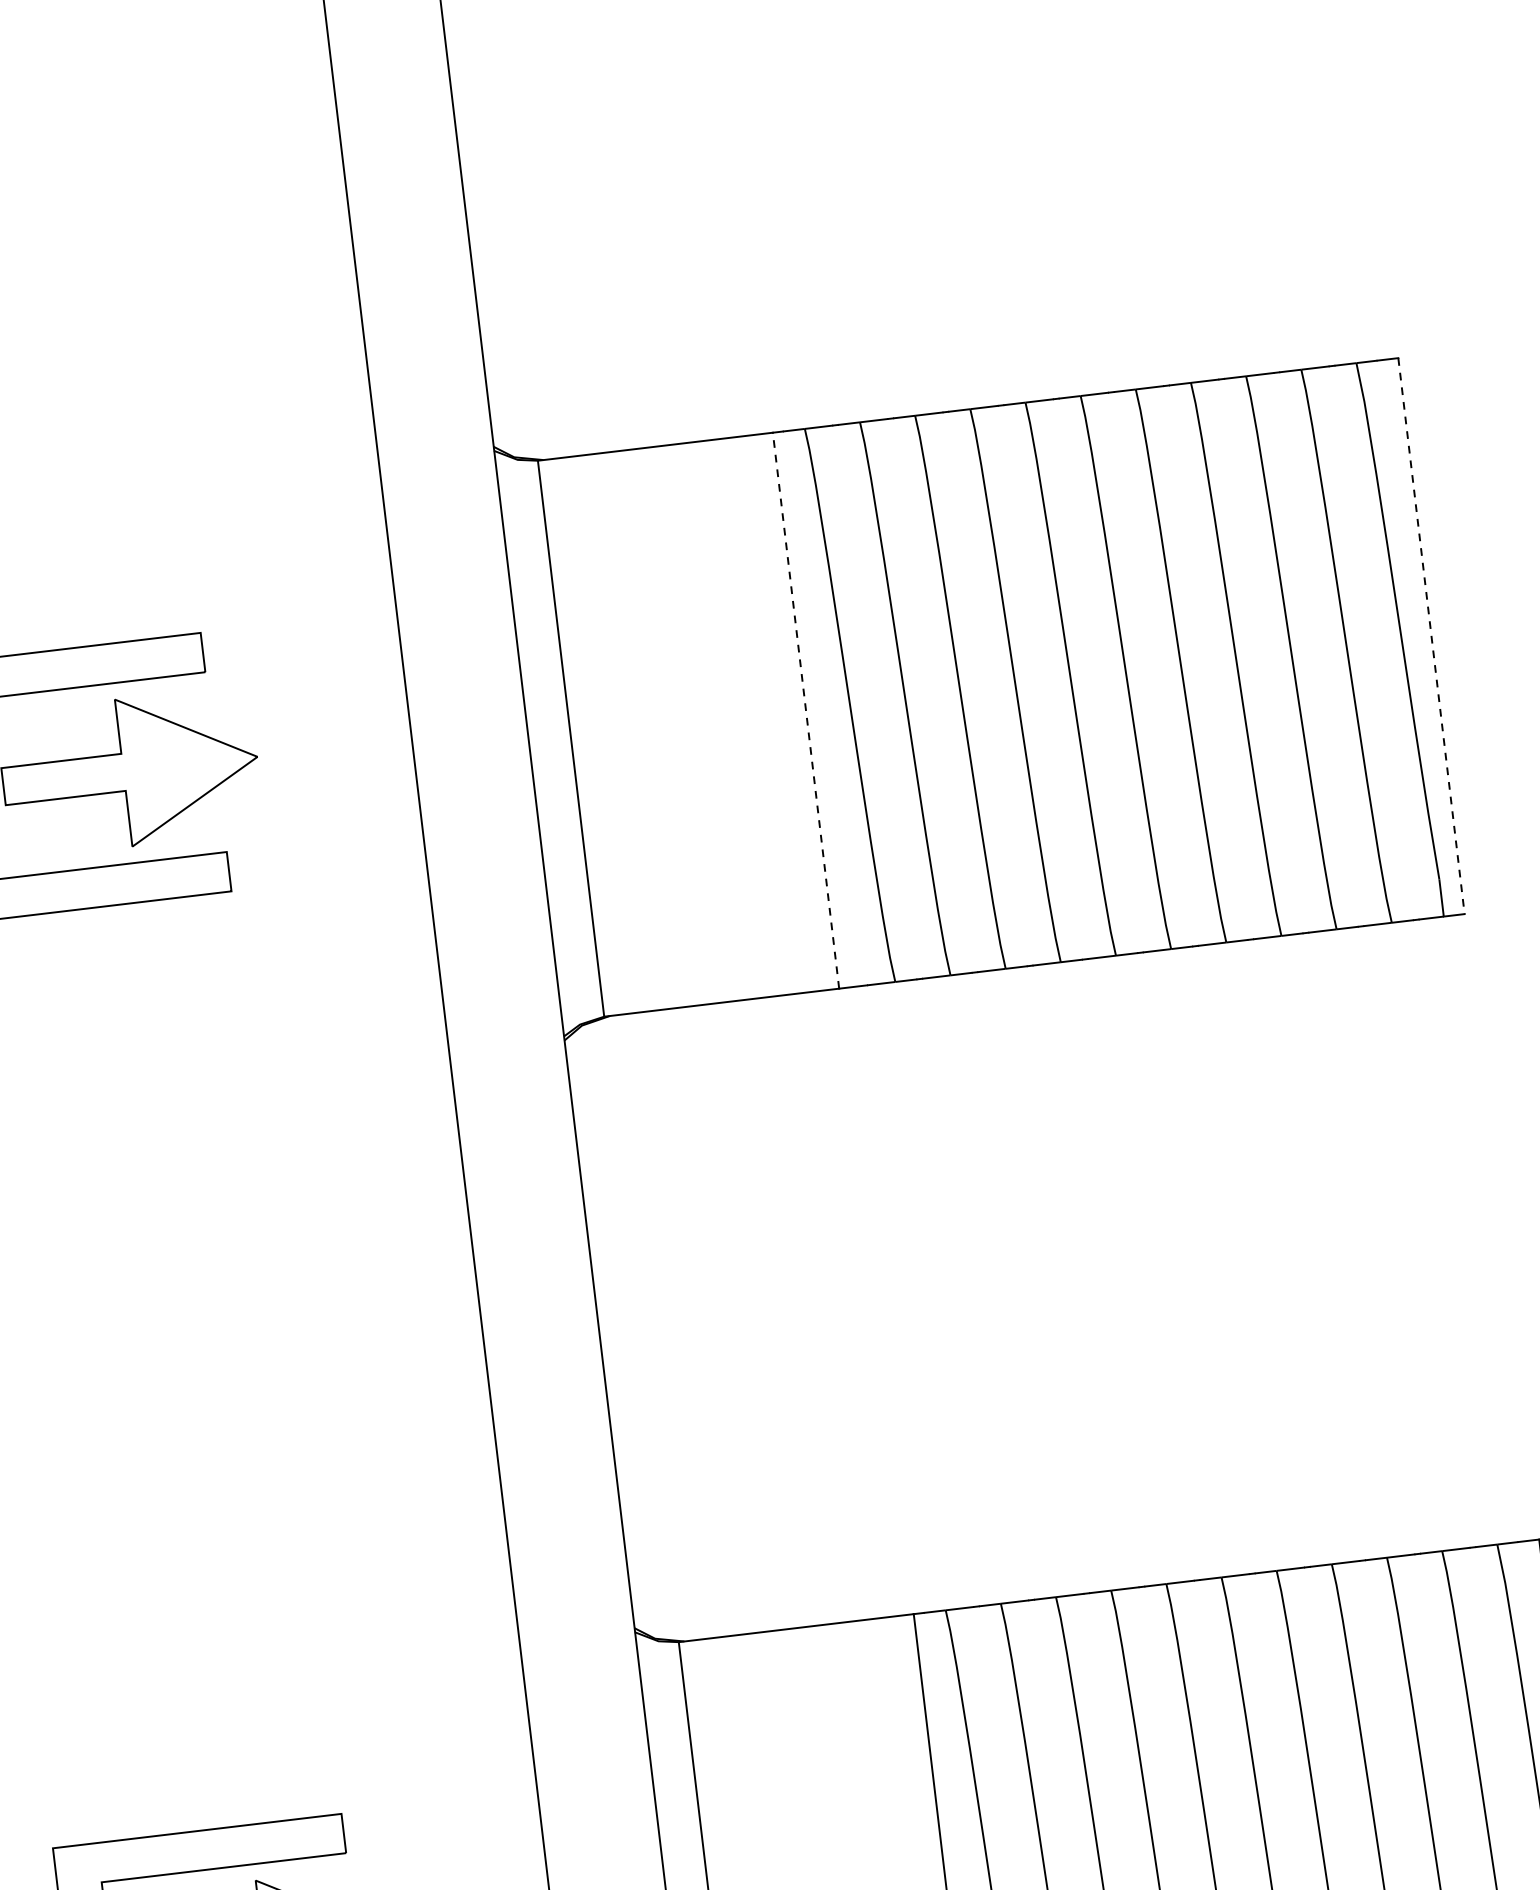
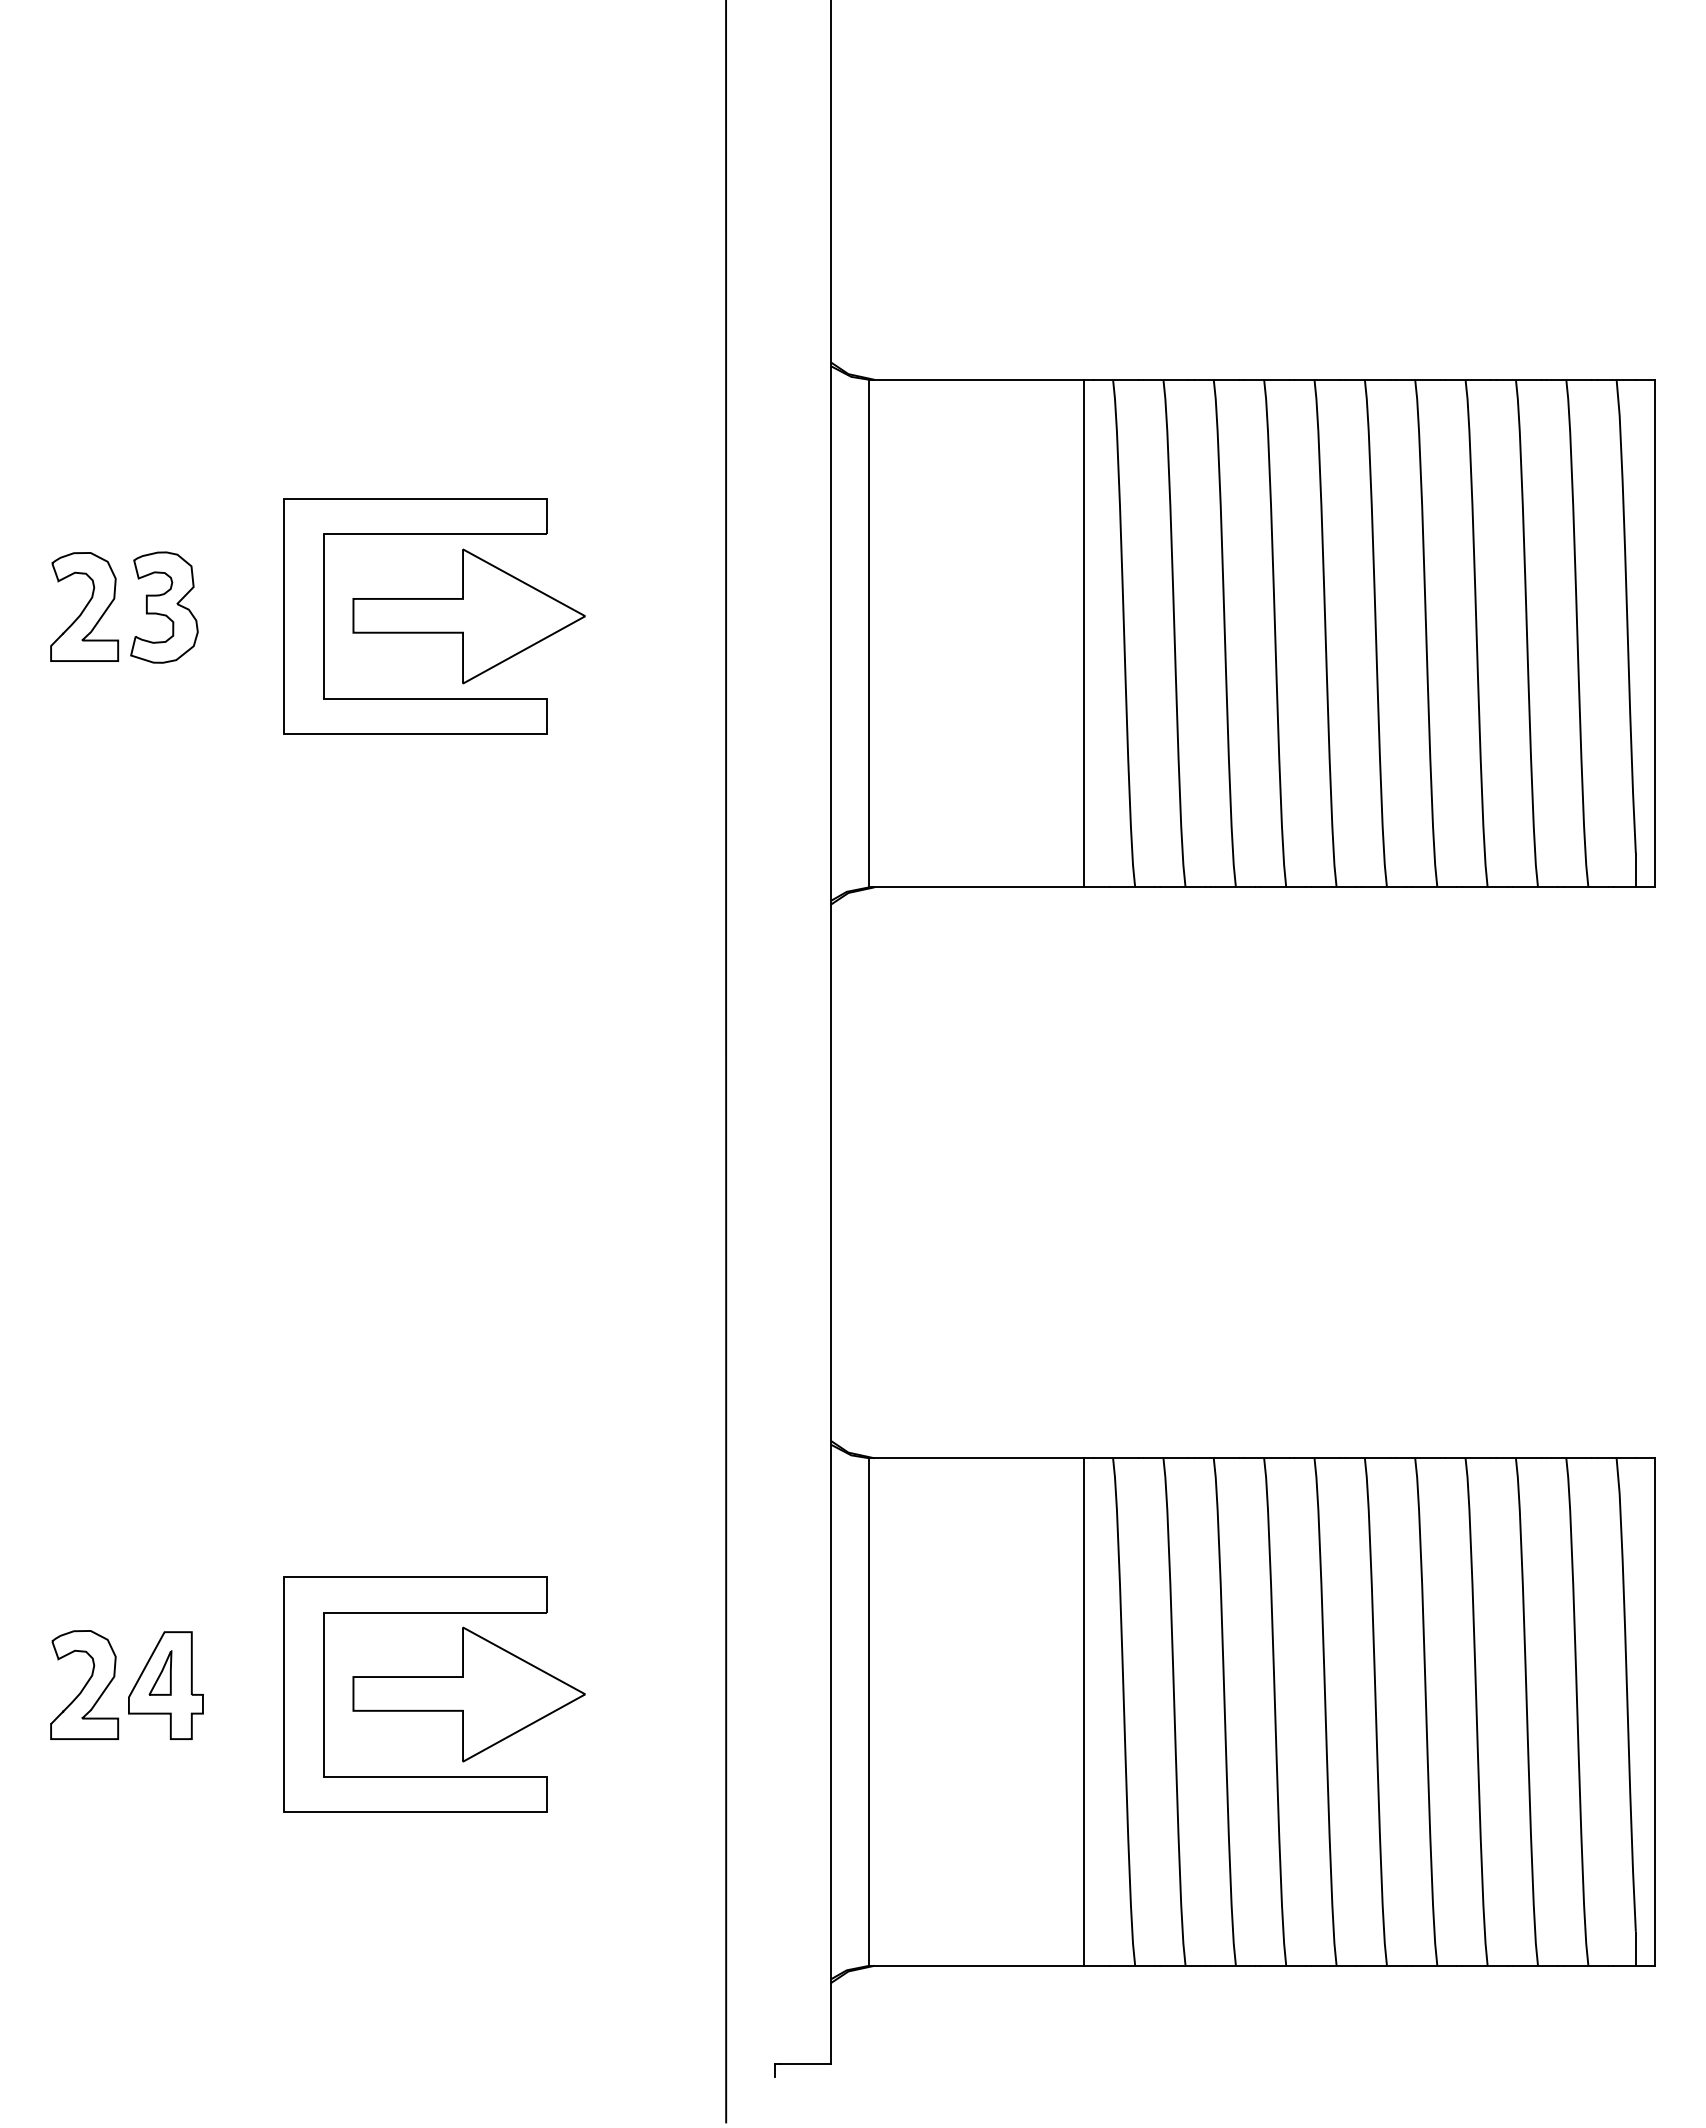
line: (1431, 636) -> (1654, 633), dashed -> solid
line: (805, 710) -> (1083, 633), dashed -> solid

